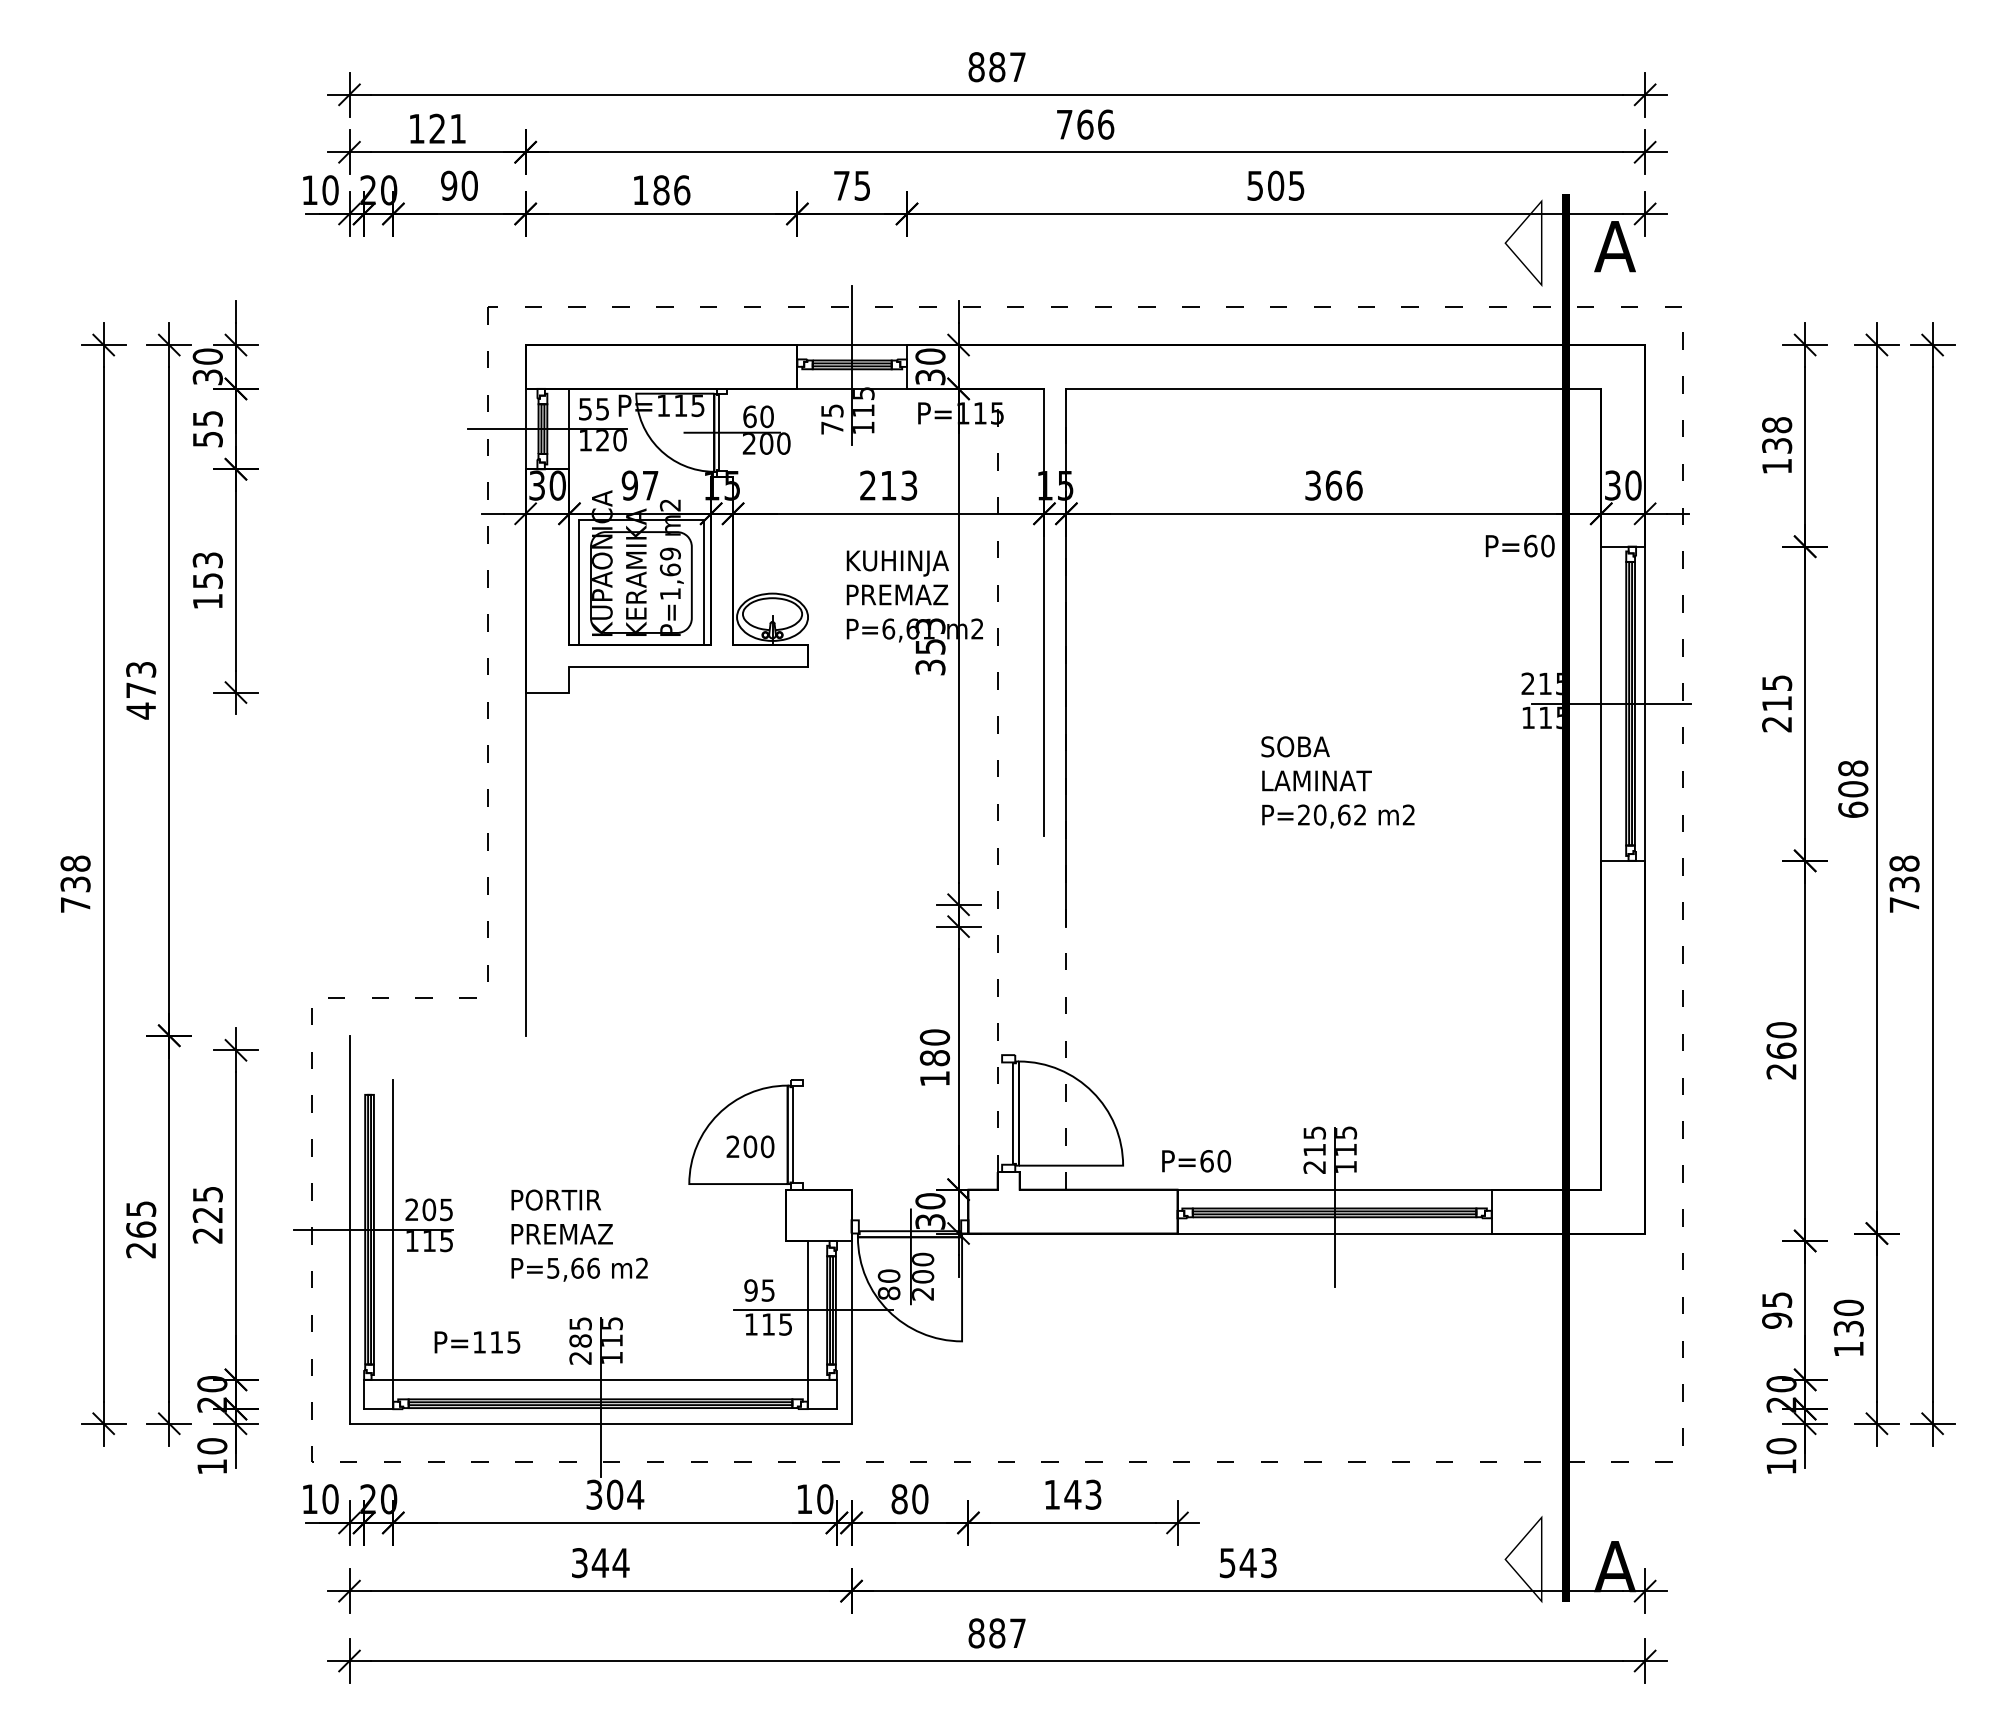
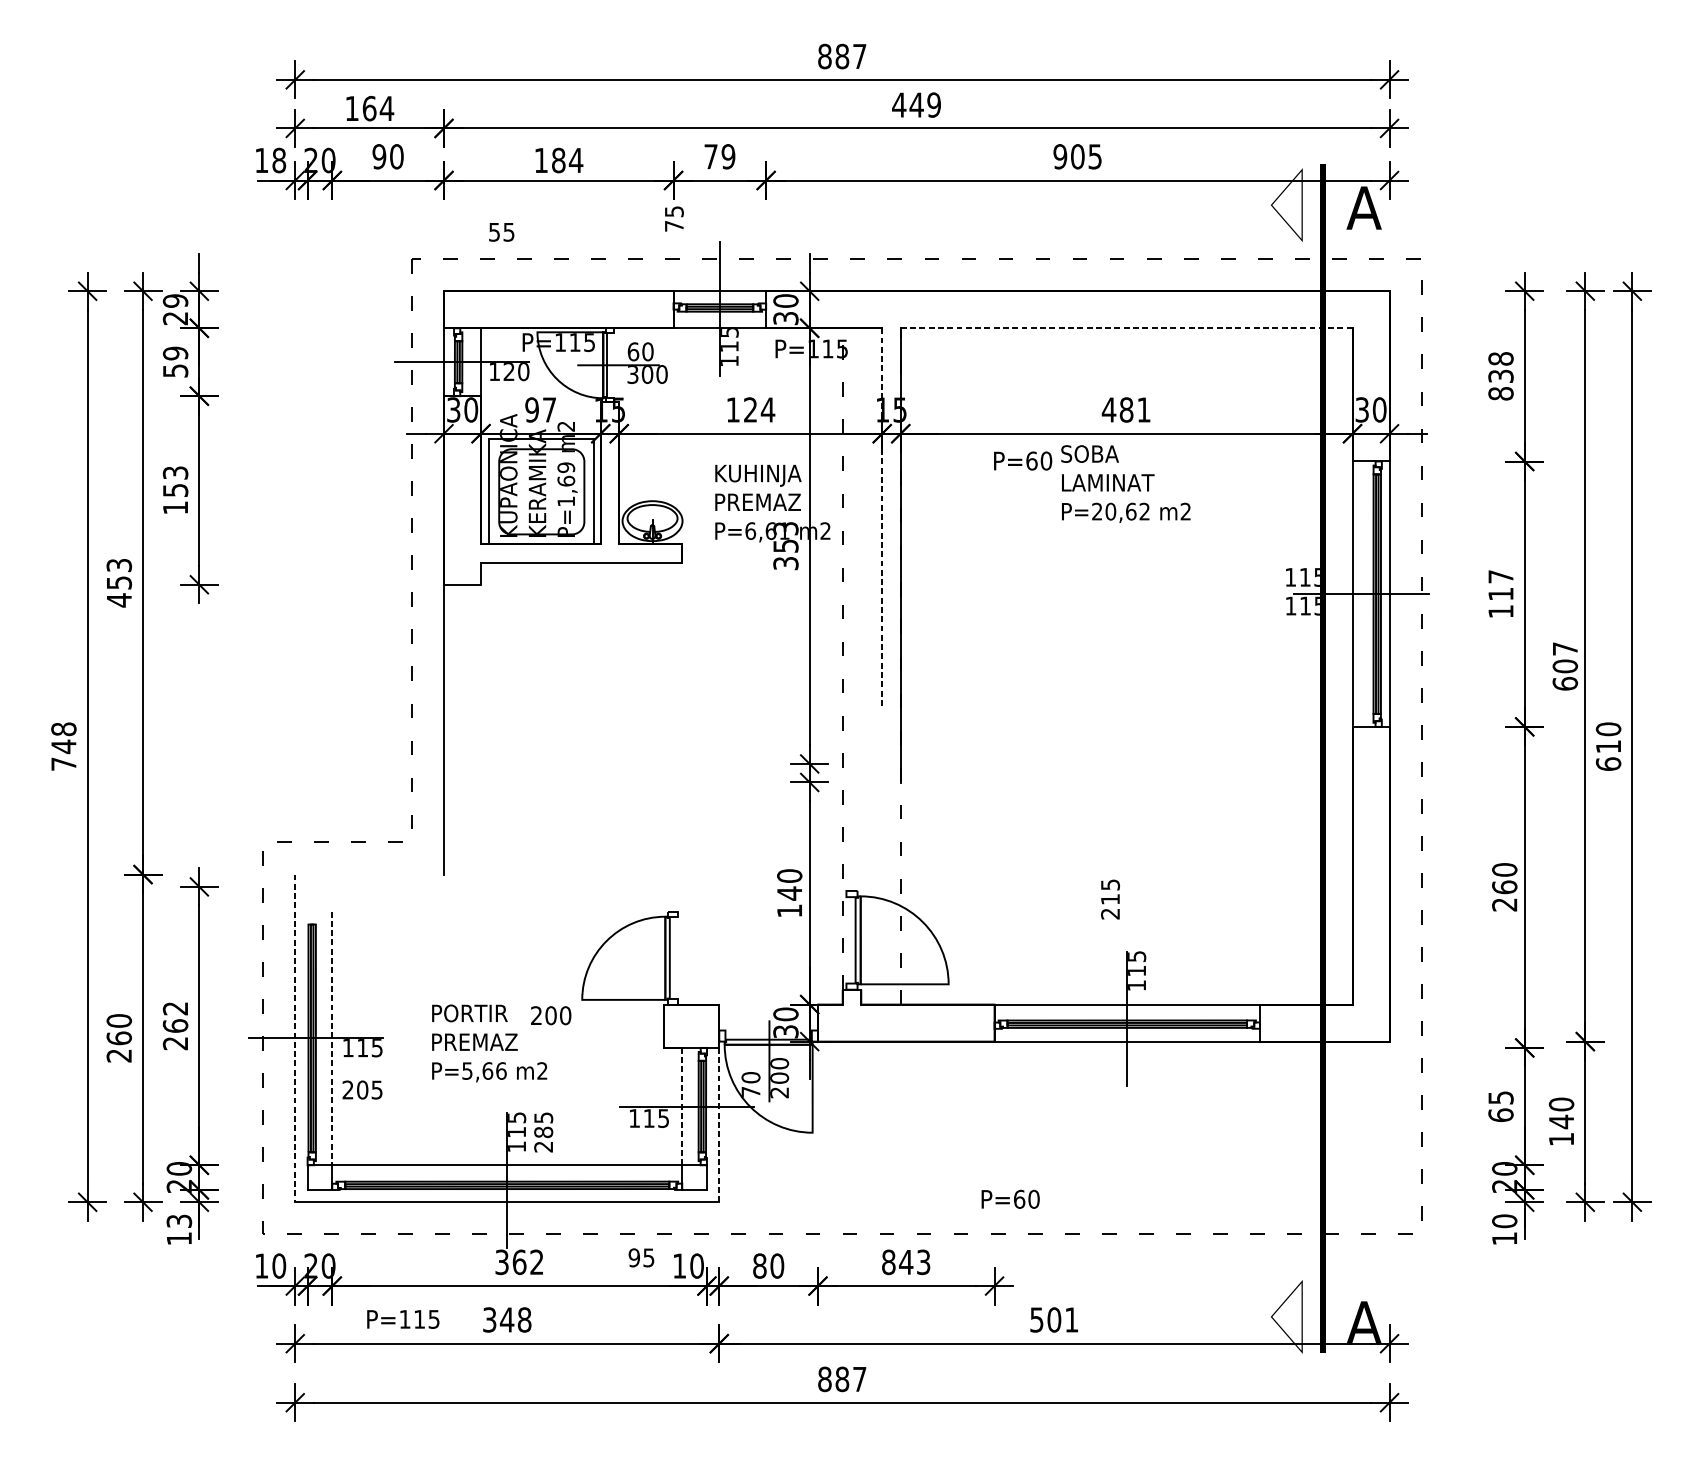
text: (1085, 124) -> (916, 104), 766 -> 449
text: (447, 128) -> (378, 108), 121 -> 164
text: (862, 185) -> (728, 156), 75 -> 79
text: (1255, 185) -> (1060, 156), 505 -> 905
text: (330, 190) -> (279, 160), 10 -> 18
text: (681, 190) -> (575, 160), 186 -> 184
text: (207, 366) -> (175, 309), 30 -> 29
line: (1334, 388) -> (1127, 327), solid -> dashed
text: (593, 409) -> (501, 232), moved
text: (207, 418) -> (175, 353), 55 -> 59
text: (832, 419) -> (674, 218), moved
text: (749, 444) -> (633, 375), 200 -> 300
text: (1777, 466) -> (1501, 393), 138 -> 838
text: (888, 485) -> (750, 409), 213 -> 124
text: (1333, 485) -> (1126, 409), 366 -> 481
text: (1519, 545) -> (1022, 460), moved
line: (1044, 612) -> (882, 517), solid -> dashed
text: (1527, 683) -> (1290, 577), 215 -> 115
text: (141, 690) -> (119, 583), 473 -> 453
text: (1777, 703) -> (1501, 593), 215 -> 117
text: (1853, 768) -> (1565, 648), 608 -> 607
text: (1337, 782) -> (1125, 484), moved
text: (1904, 883) -> (1608, 746), 738 -> 610
text: (75, 884) -> (63, 746), 738 -> 748
text: (934, 1057) -> (789, 892), 180 -> 140
text: (750, 1146) -> (551, 1015), moved
text: (1314, 1149) -> (1110, 898), moved
text: (1196, 1161) -> (1010, 1199), moved
text: (207, 1205) -> (175, 1017), 225 -> 262
text: (141, 1209) -> (119, 1021), 265 -> 260
text: (428, 1209) -> (361, 1089), moved
line: (349, 1229) -> (295, 1038), solid -> dashed
line: (393, 1230) -> (332, 1039), solid -> dashed
text: (759, 1290) -> (641, 1257), moved
text: (888, 1293) -> (750, 1092), 80 -> 70
line: (807, 1310) -> (682, 1106), solid -> dashed
text: (1777, 1320) -> (1501, 1115), 95 -> 65
line: (851, 1328) -> (719, 1121), solid -> dashed
text: (1848, 1328) -> (1561, 1121), 130 -> 140
text: (580, 1340) -> (543, 1131), moved
text: (477, 1342) -> (403, 1319), moved
text: (212, 1446) -> (179, 1221), 10 -> 13
text: (625, 1494) -> (528, 1262), 304 -> 362
text: (1052, 1494) -> (889, 1262), 143 -> 843
text: (620, 1563) -> (524, 1320), 344 -> 348
text: (1257, 1563) -> (1062, 1320), 543 -> 501

